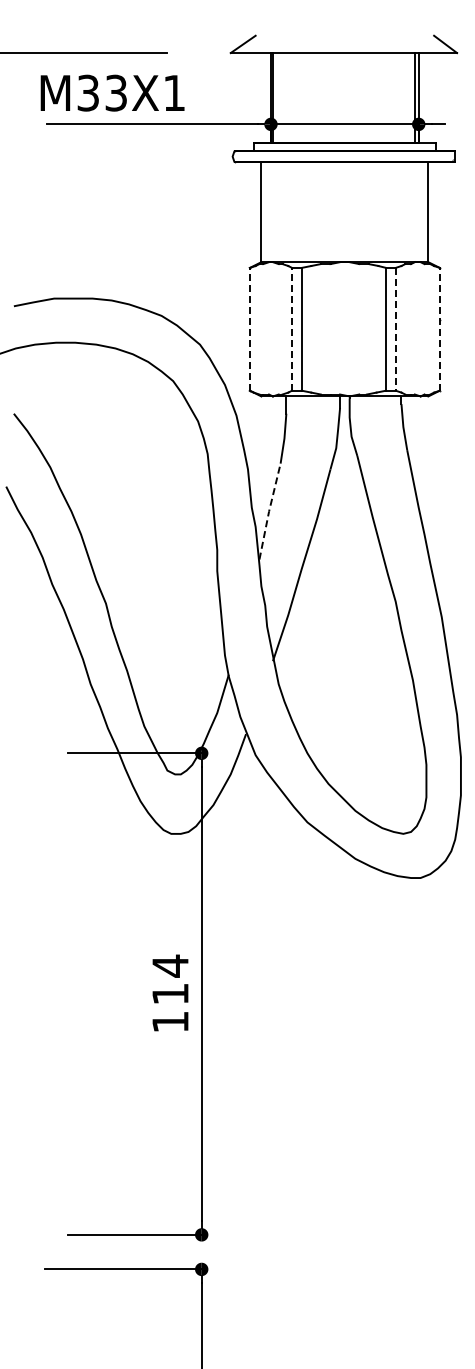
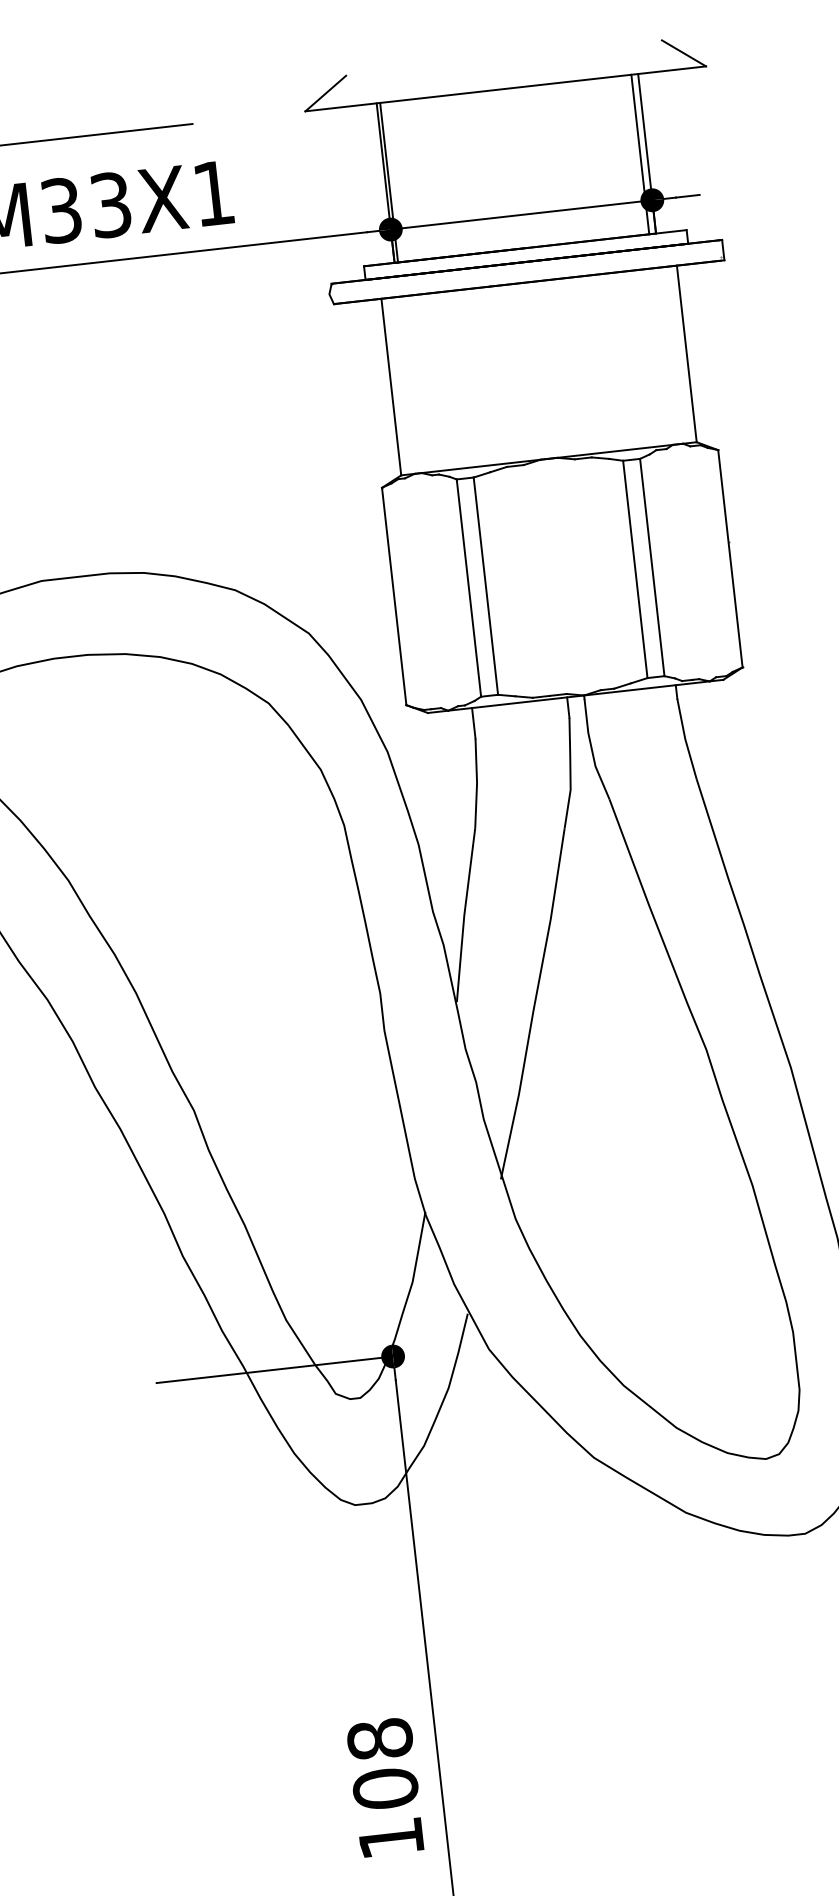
line: (249, 328) -> (393, 595), dashed -> solid
line: (292, 328) -> (469, 586), dashed -> solid
line: (439, 328) -> (729, 557), dashed -> solid
line: (395, 329) -> (651, 567), dashed -> solid
line: (269, 511) -> (465, 915), dashed -> solid
text: (170, 979) -> (382, 1763), 114 -> 108

